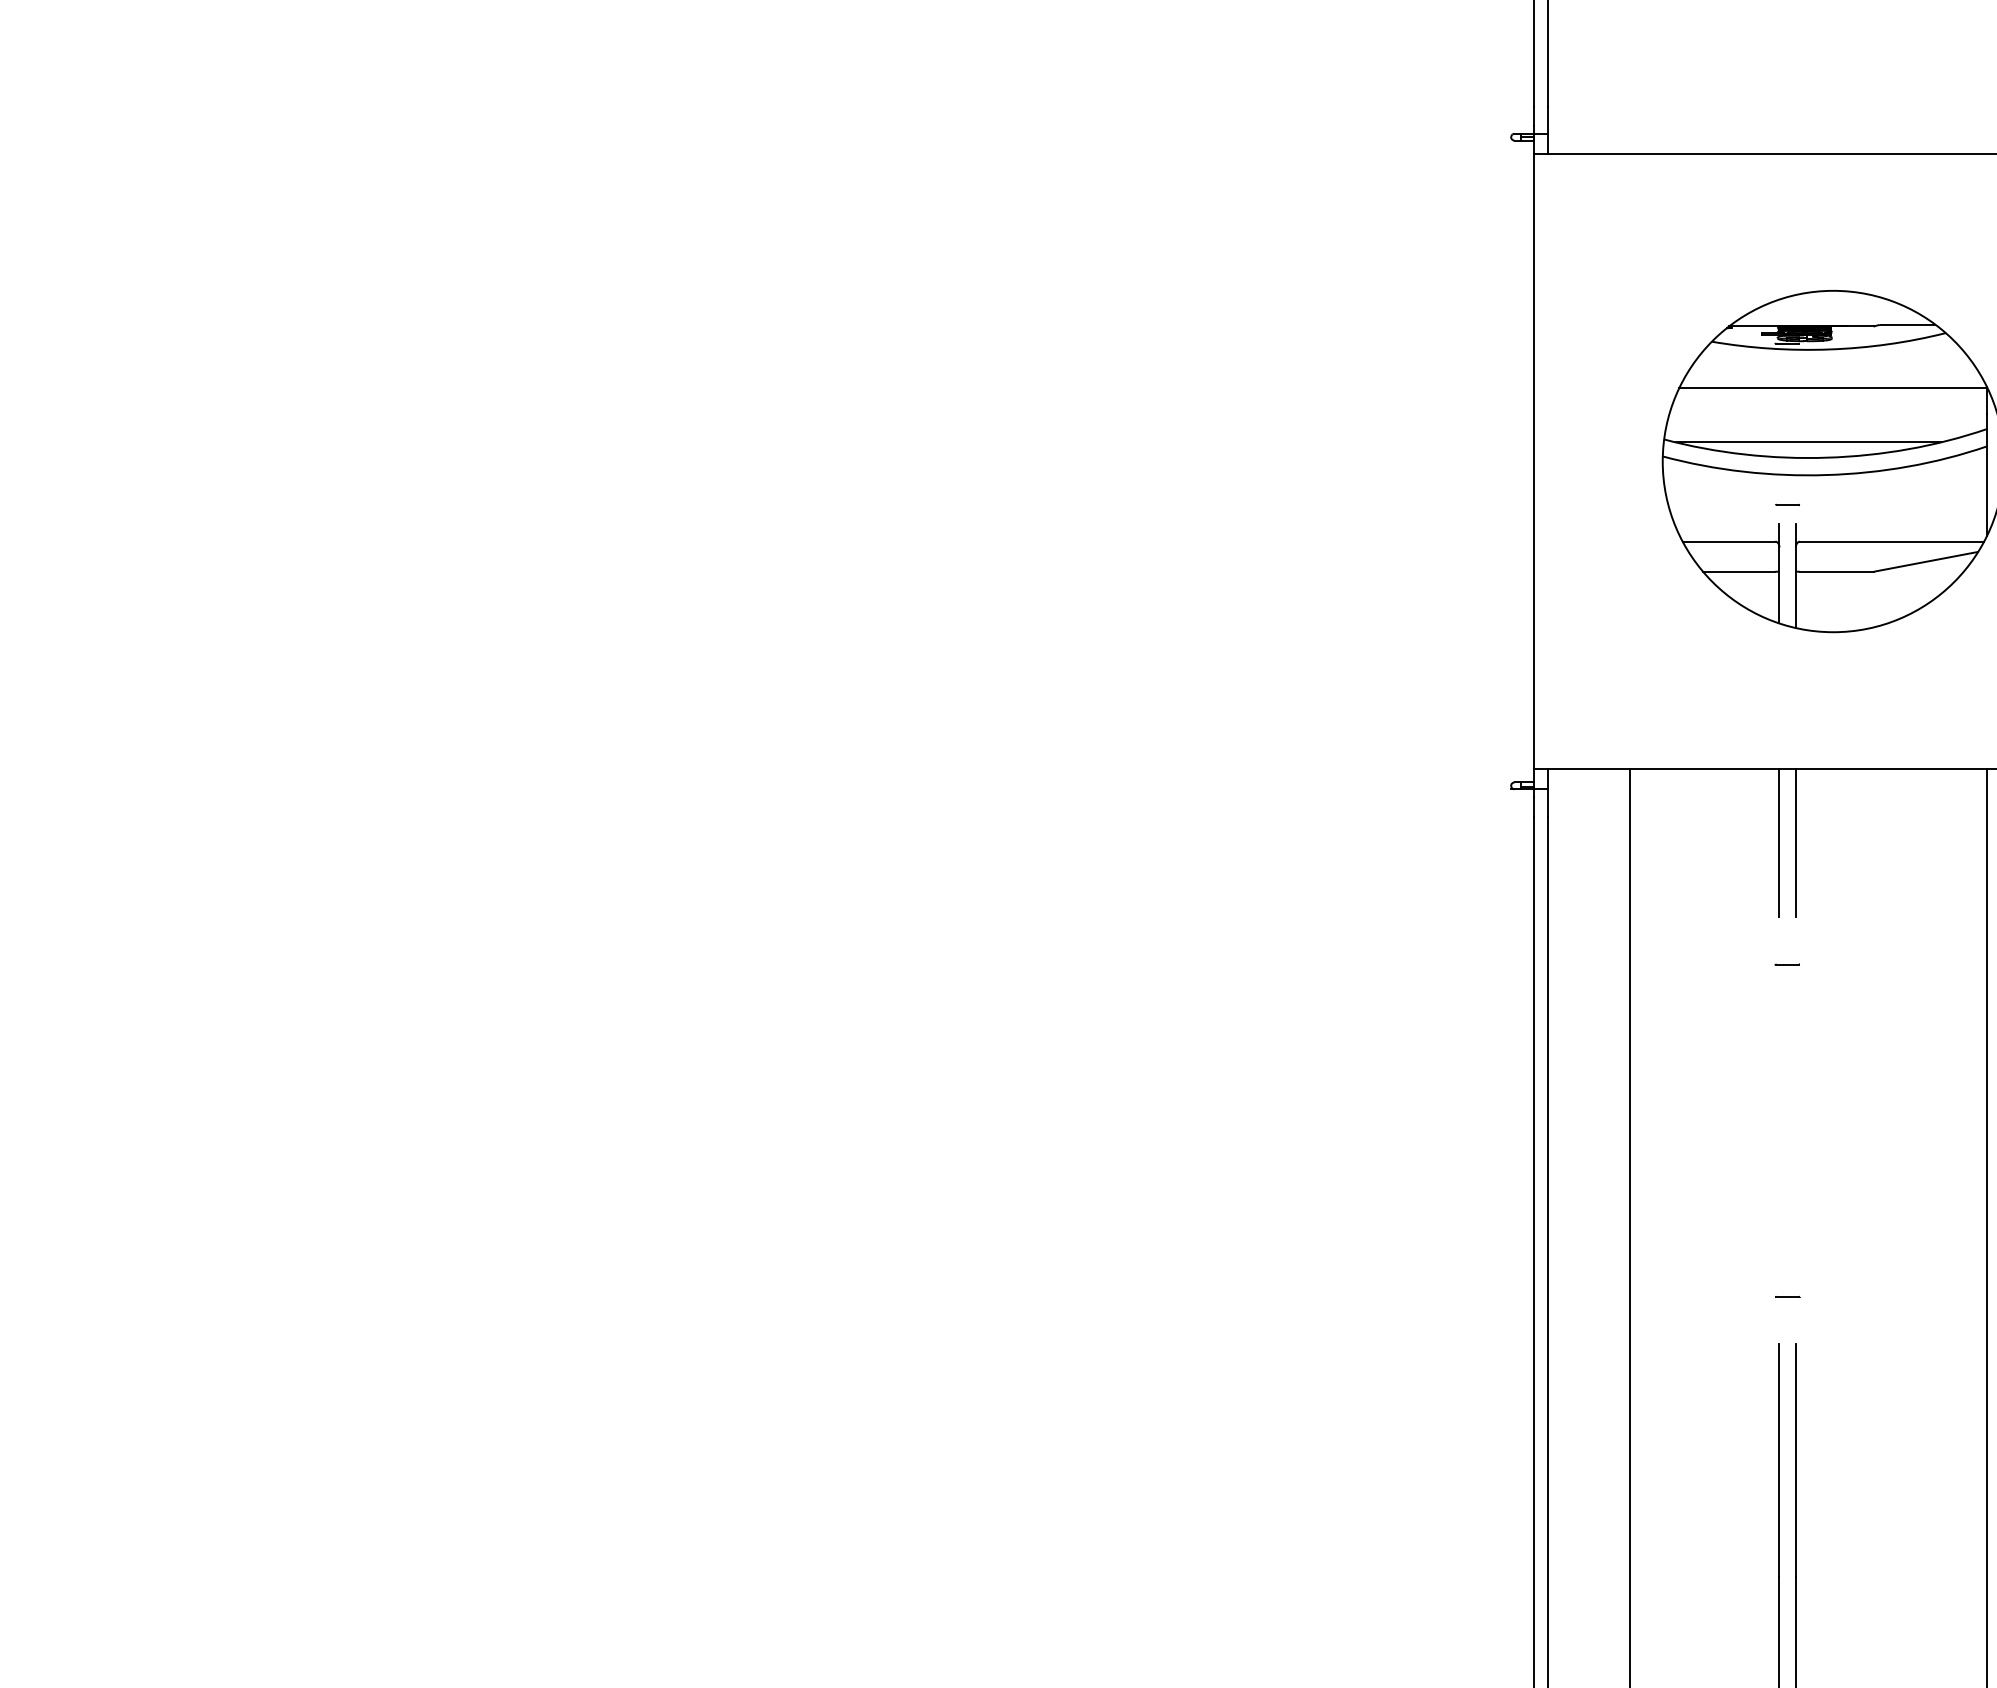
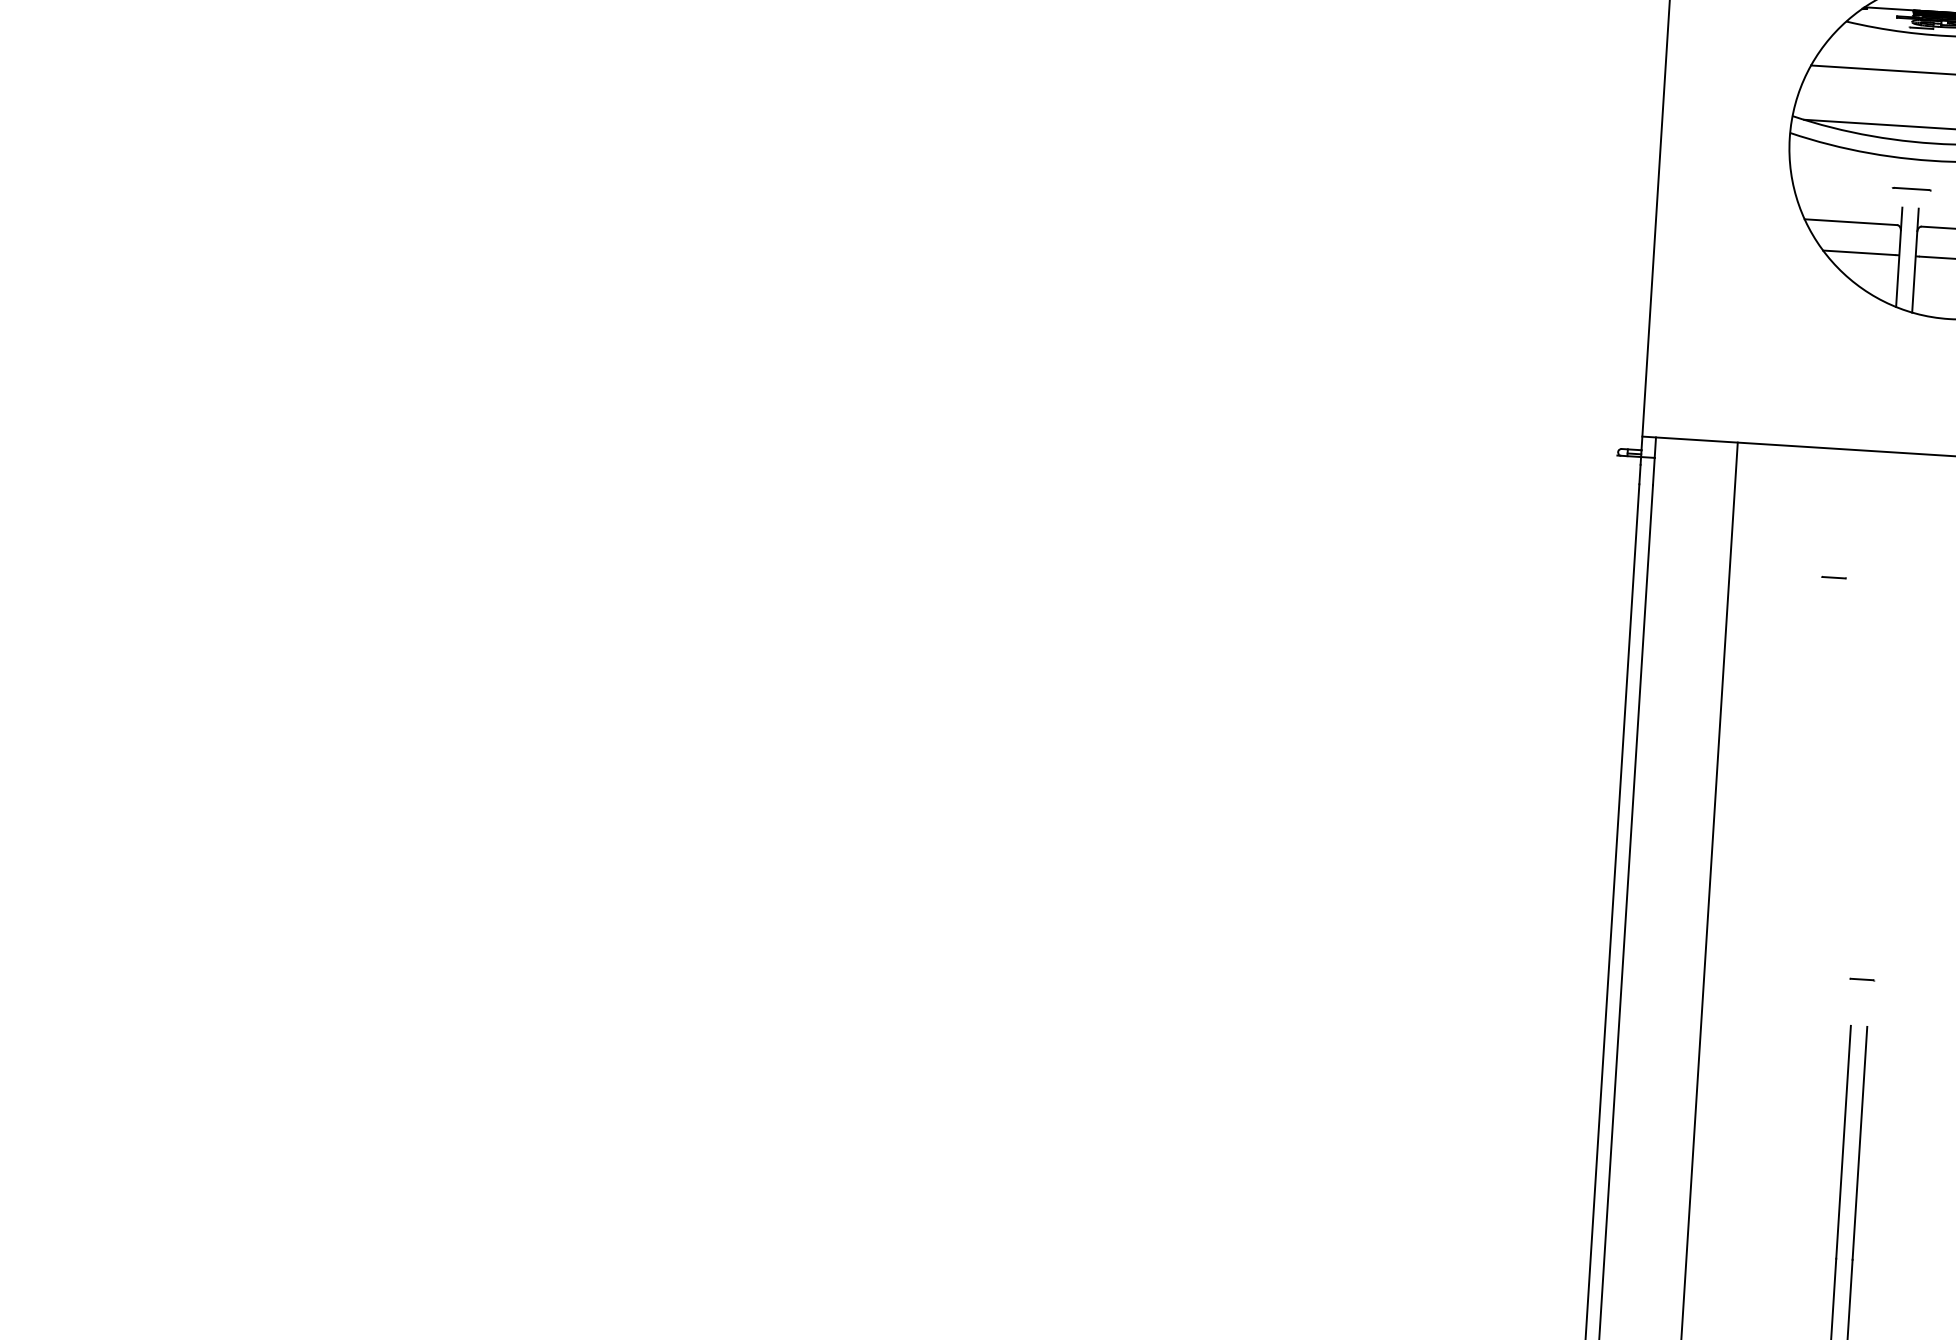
part: (1787, 504) -> (1911, 188), size x1.6
line: (1779, 842) -> (1882, 525), removed
line: (1795, 842) -> (1898, 526), removed
line: (1786, 964) -> (1833, 577), moved

